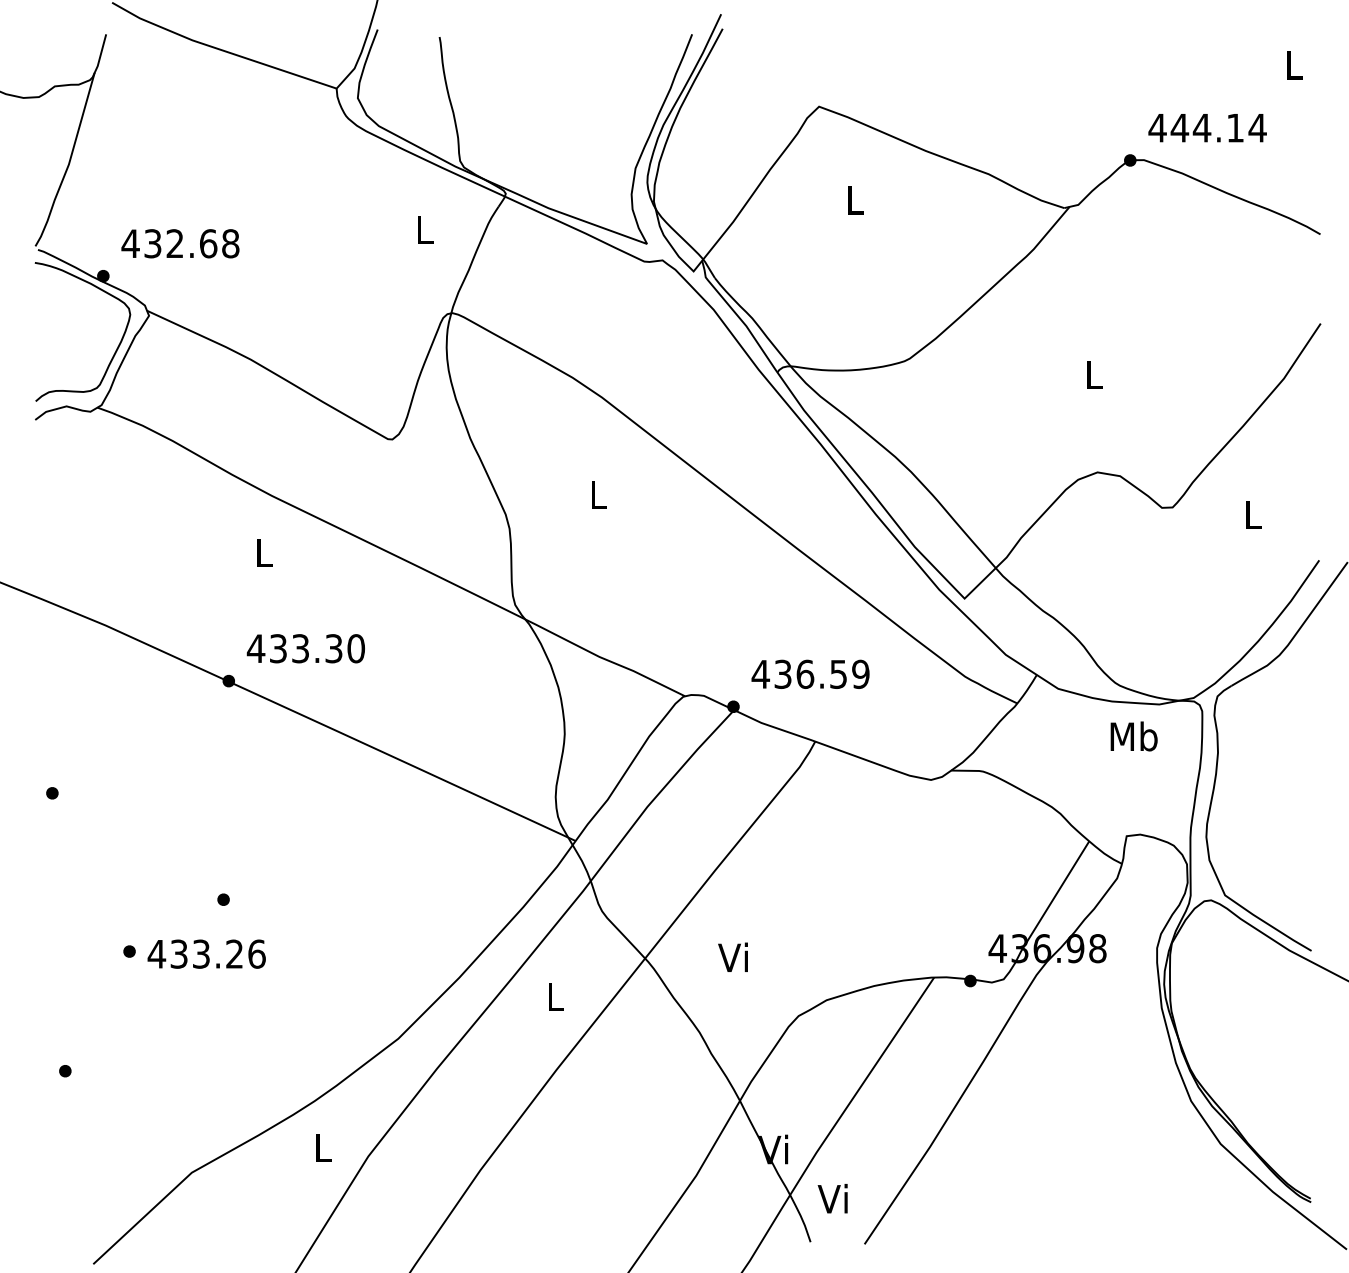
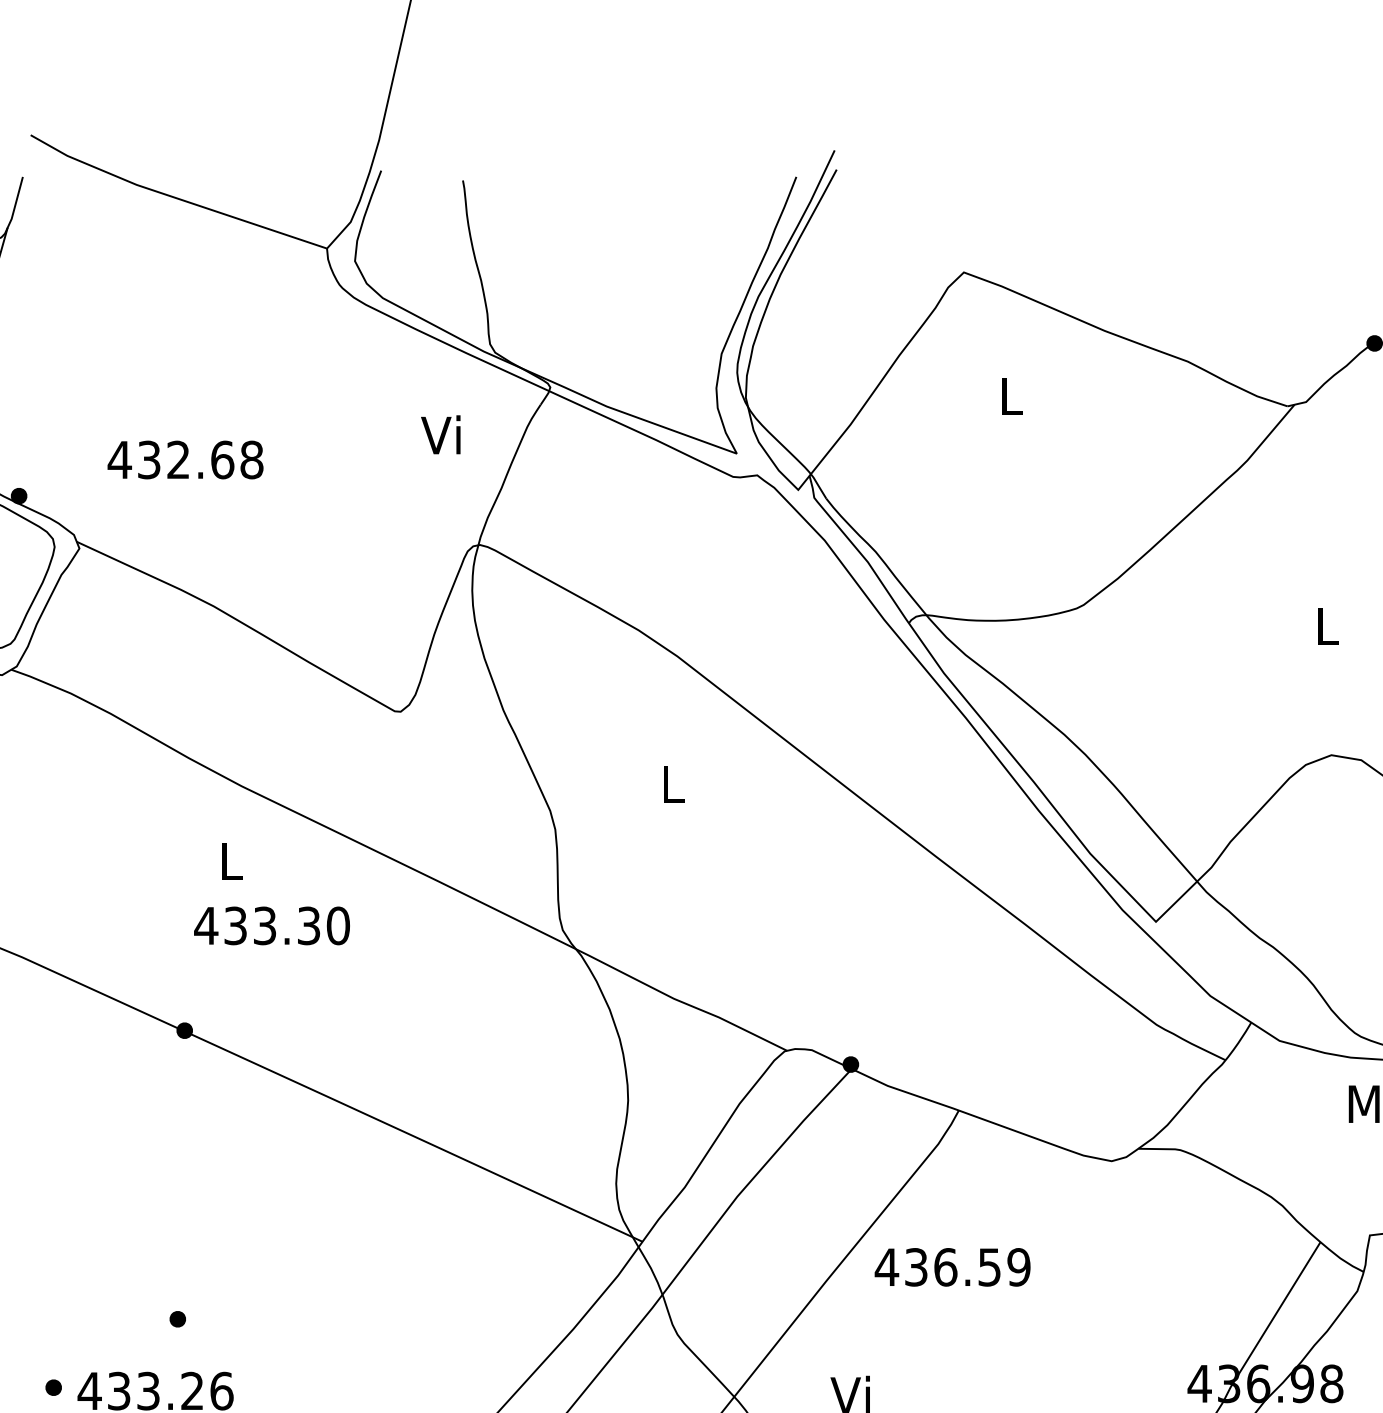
text: (422, 229) -> (440, 434), L -> Vi
text: (180, 243) -> (185, 459), moved
text: (305, 648) -> (271, 925), moved
text: (810, 673) -> (952, 1266), moved

